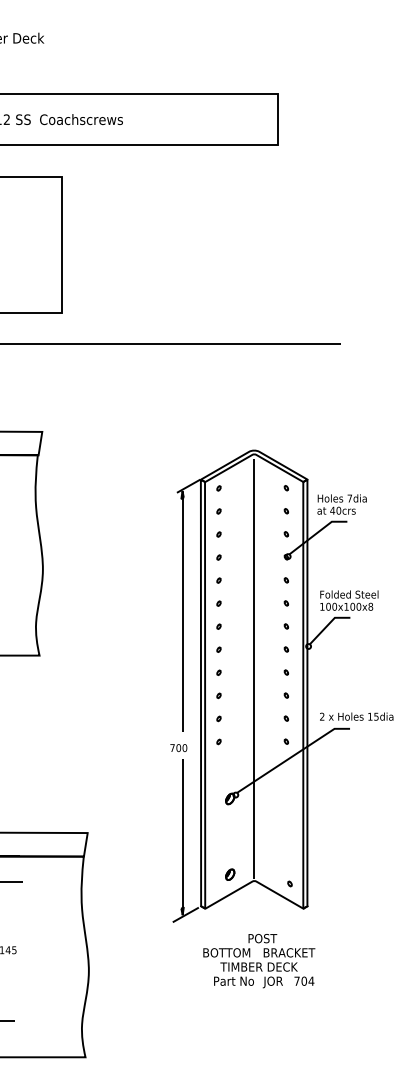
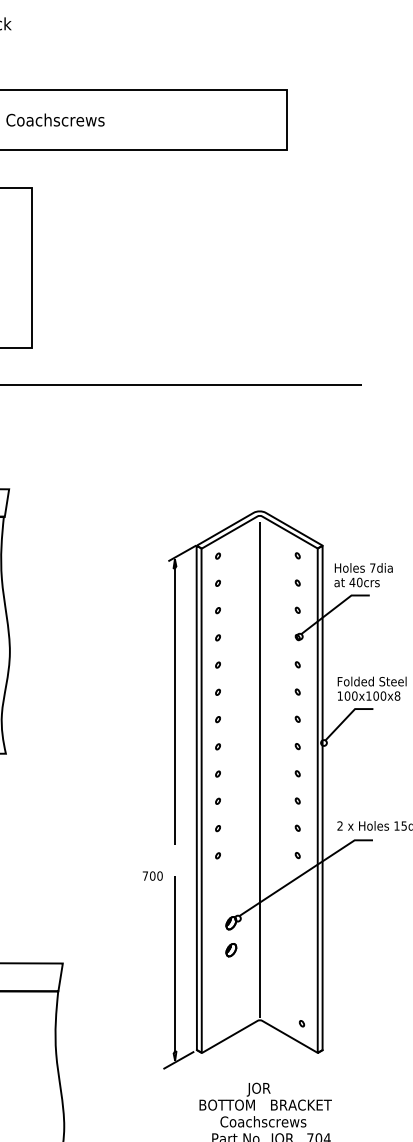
text: (178, 747) -> (152, 875), moved
part: (230, 874) -> (231, 949), moved
text: (260, 939) -> (267, 1089), POST -> JOR
text: (258, 966) -> (264, 1121), TIMBER DECK -> Coachscrews

